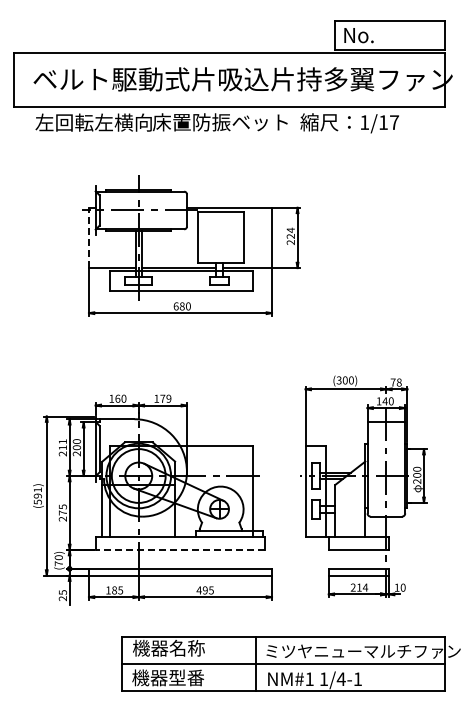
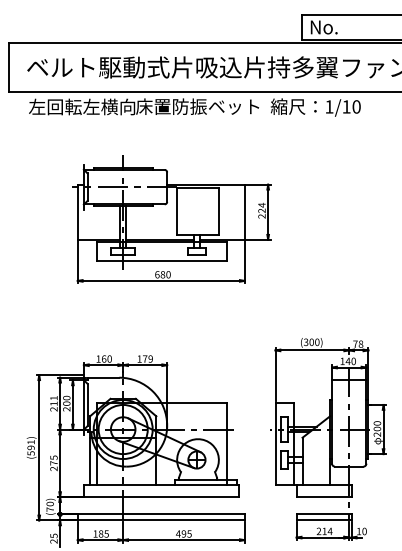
text: (394, 122) -> (356, 106), 1/17 -> 1/10
line: (88, 237) -> (77, 211), dashed -> solid
line: (180, 550) -> (161, 497), dashed -> solid

